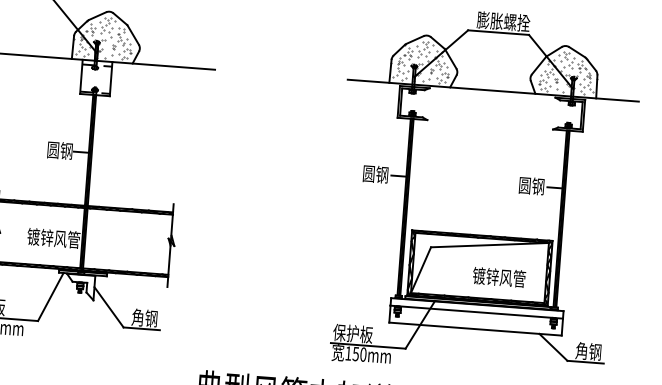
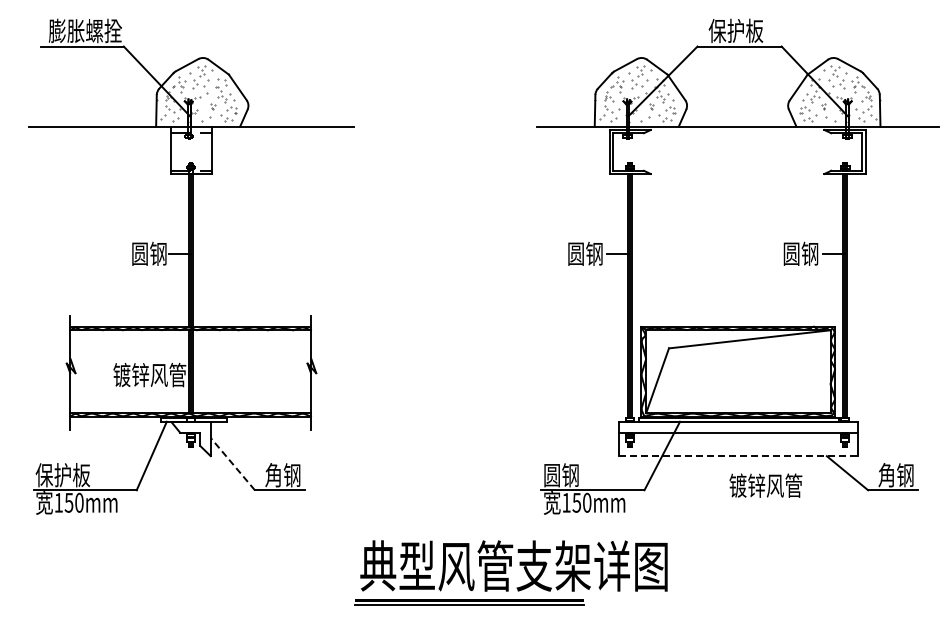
text: (503, 21) -> (744, 30), 膨胀螺拴 -> 保护板
text: (499, 277) -> (765, 485), moved
line: (108, 306) -> (232, 463), solid -> dashed
line: (476, 329) -> (739, 456), solid -> dashed
text: (352, 333) -> (570, 475), 保护板 -> 圆钢

